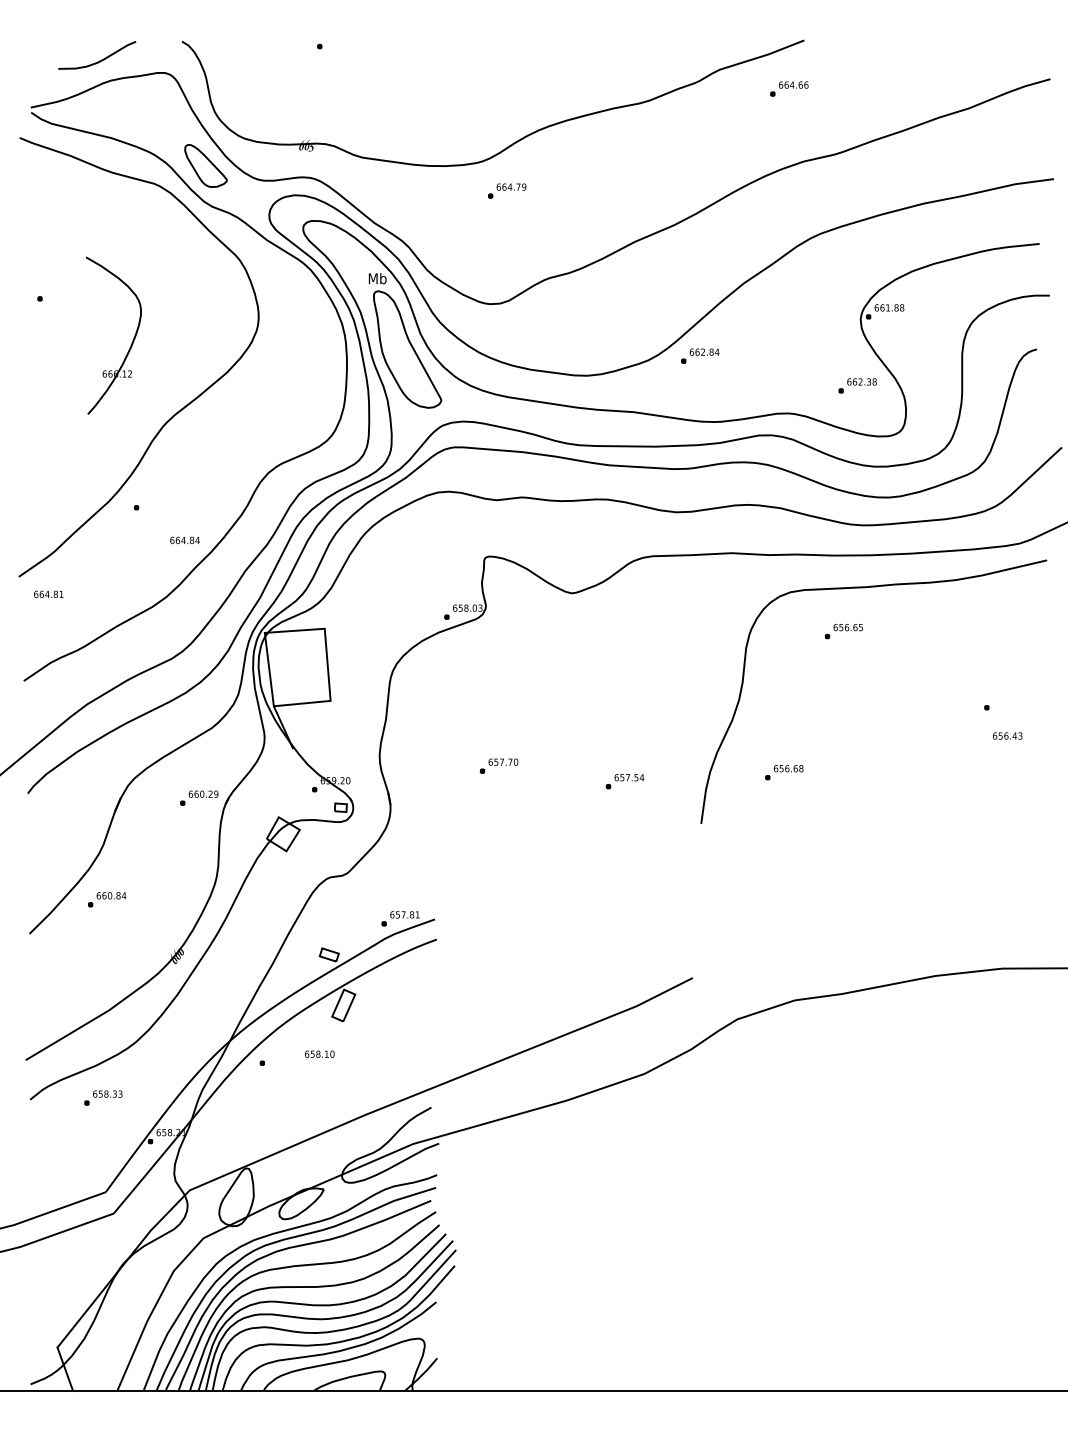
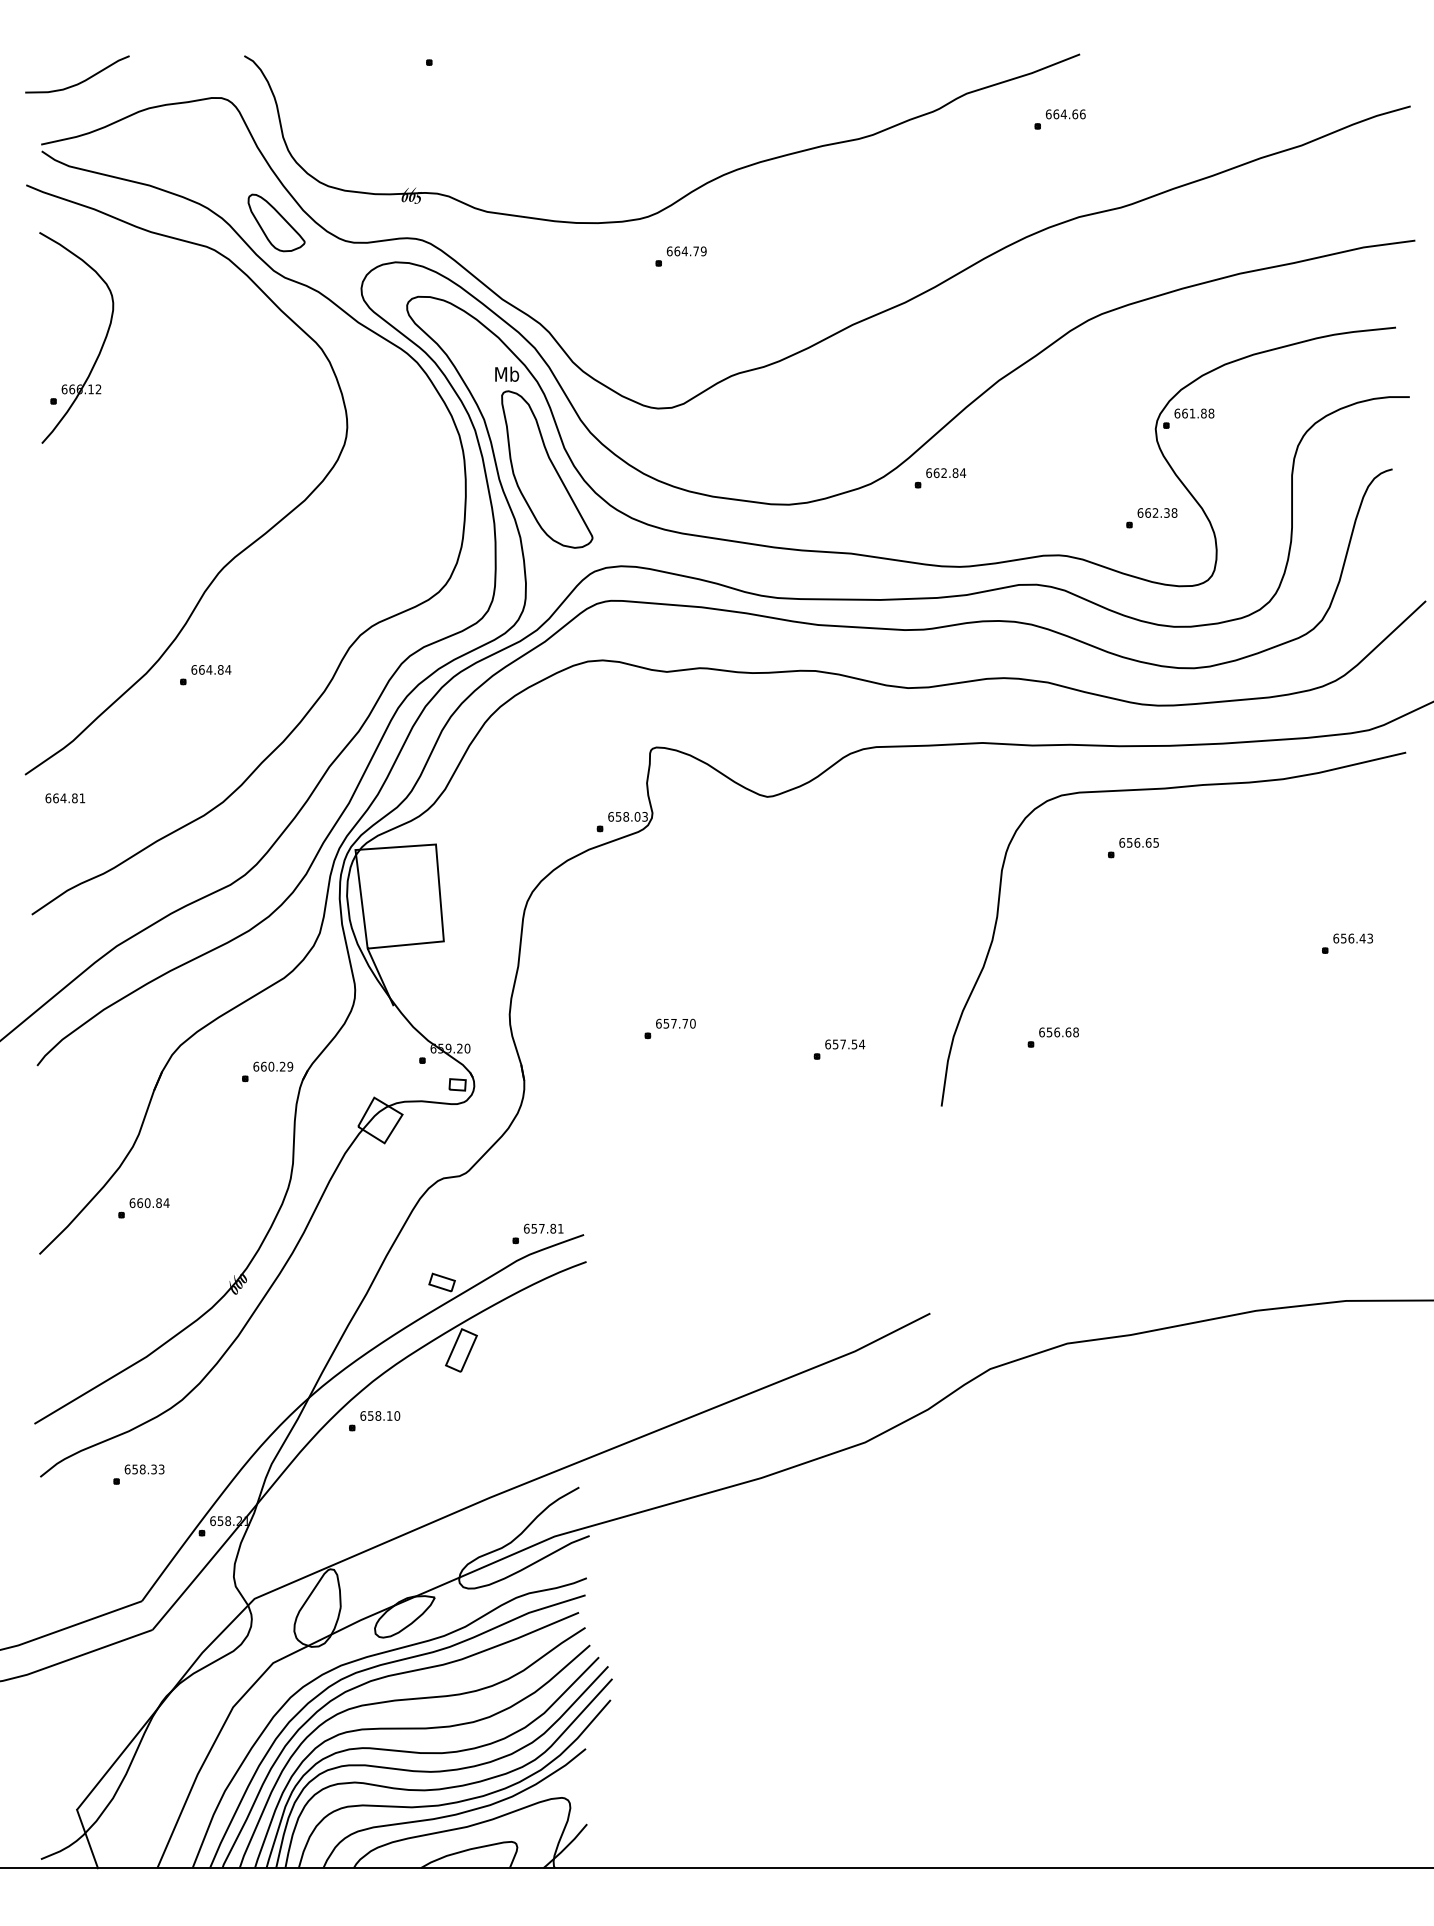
curve: (100, 60) -> (81, 81), moved
part: (132, 341) -> (101, 345), moved
text: (185, 540) -> (211, 669), moved
text: (1007, 735) -> (1352, 938), moved
text: (319, 1053) -> (380, 1415), moved

